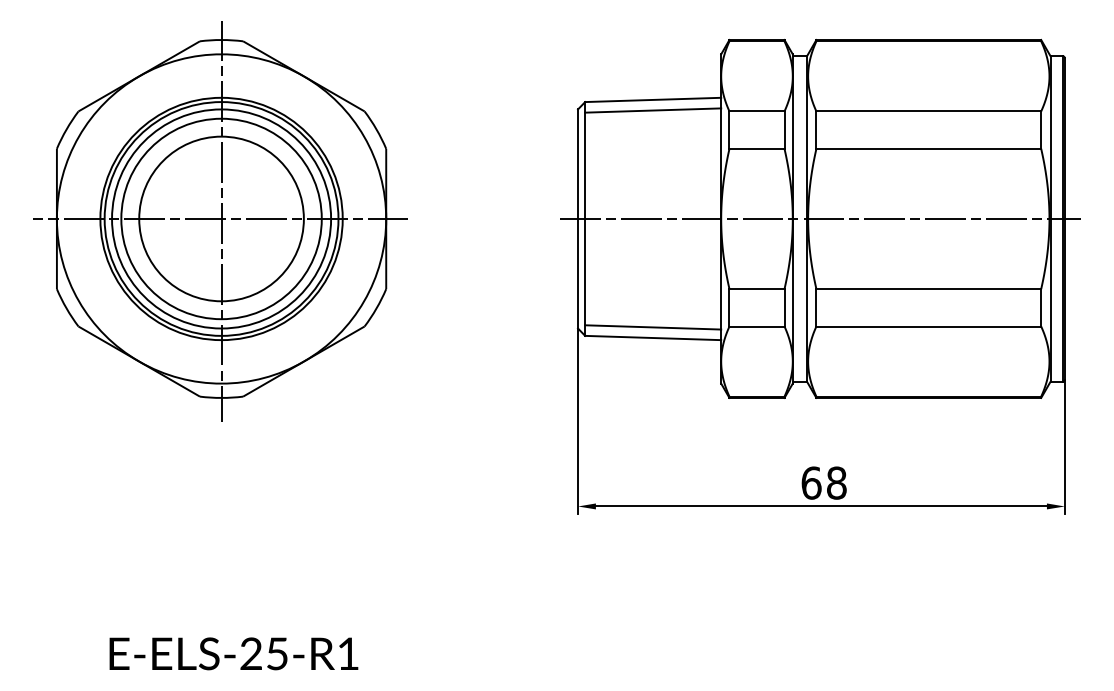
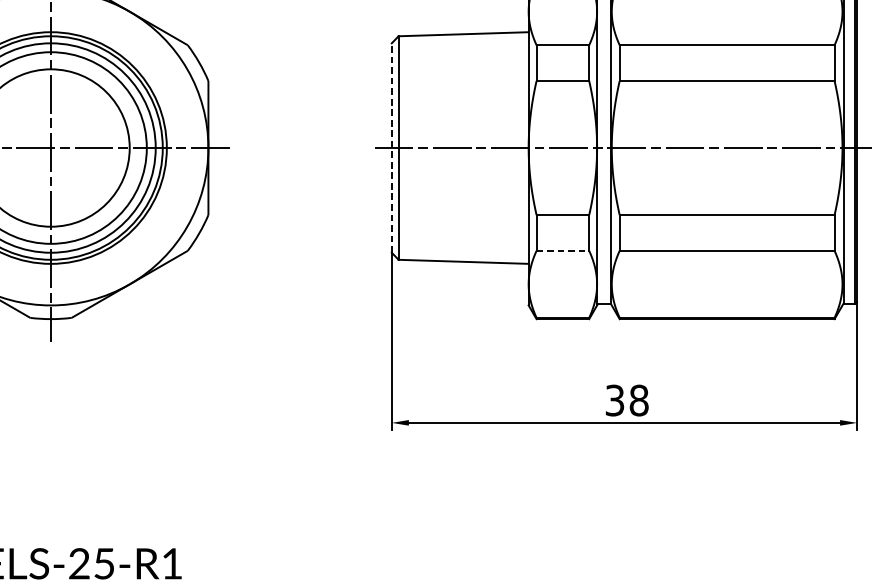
line: (653, 110) -> (463, 44), removed
line: (578, 218) -> (392, 147), solid -> dashed
line: (756, 326) -> (562, 250), solid -> dashed
line: (653, 327) -> (463, 251), removed
text: (811, 482) -> (614, 399), 68 -> 38

